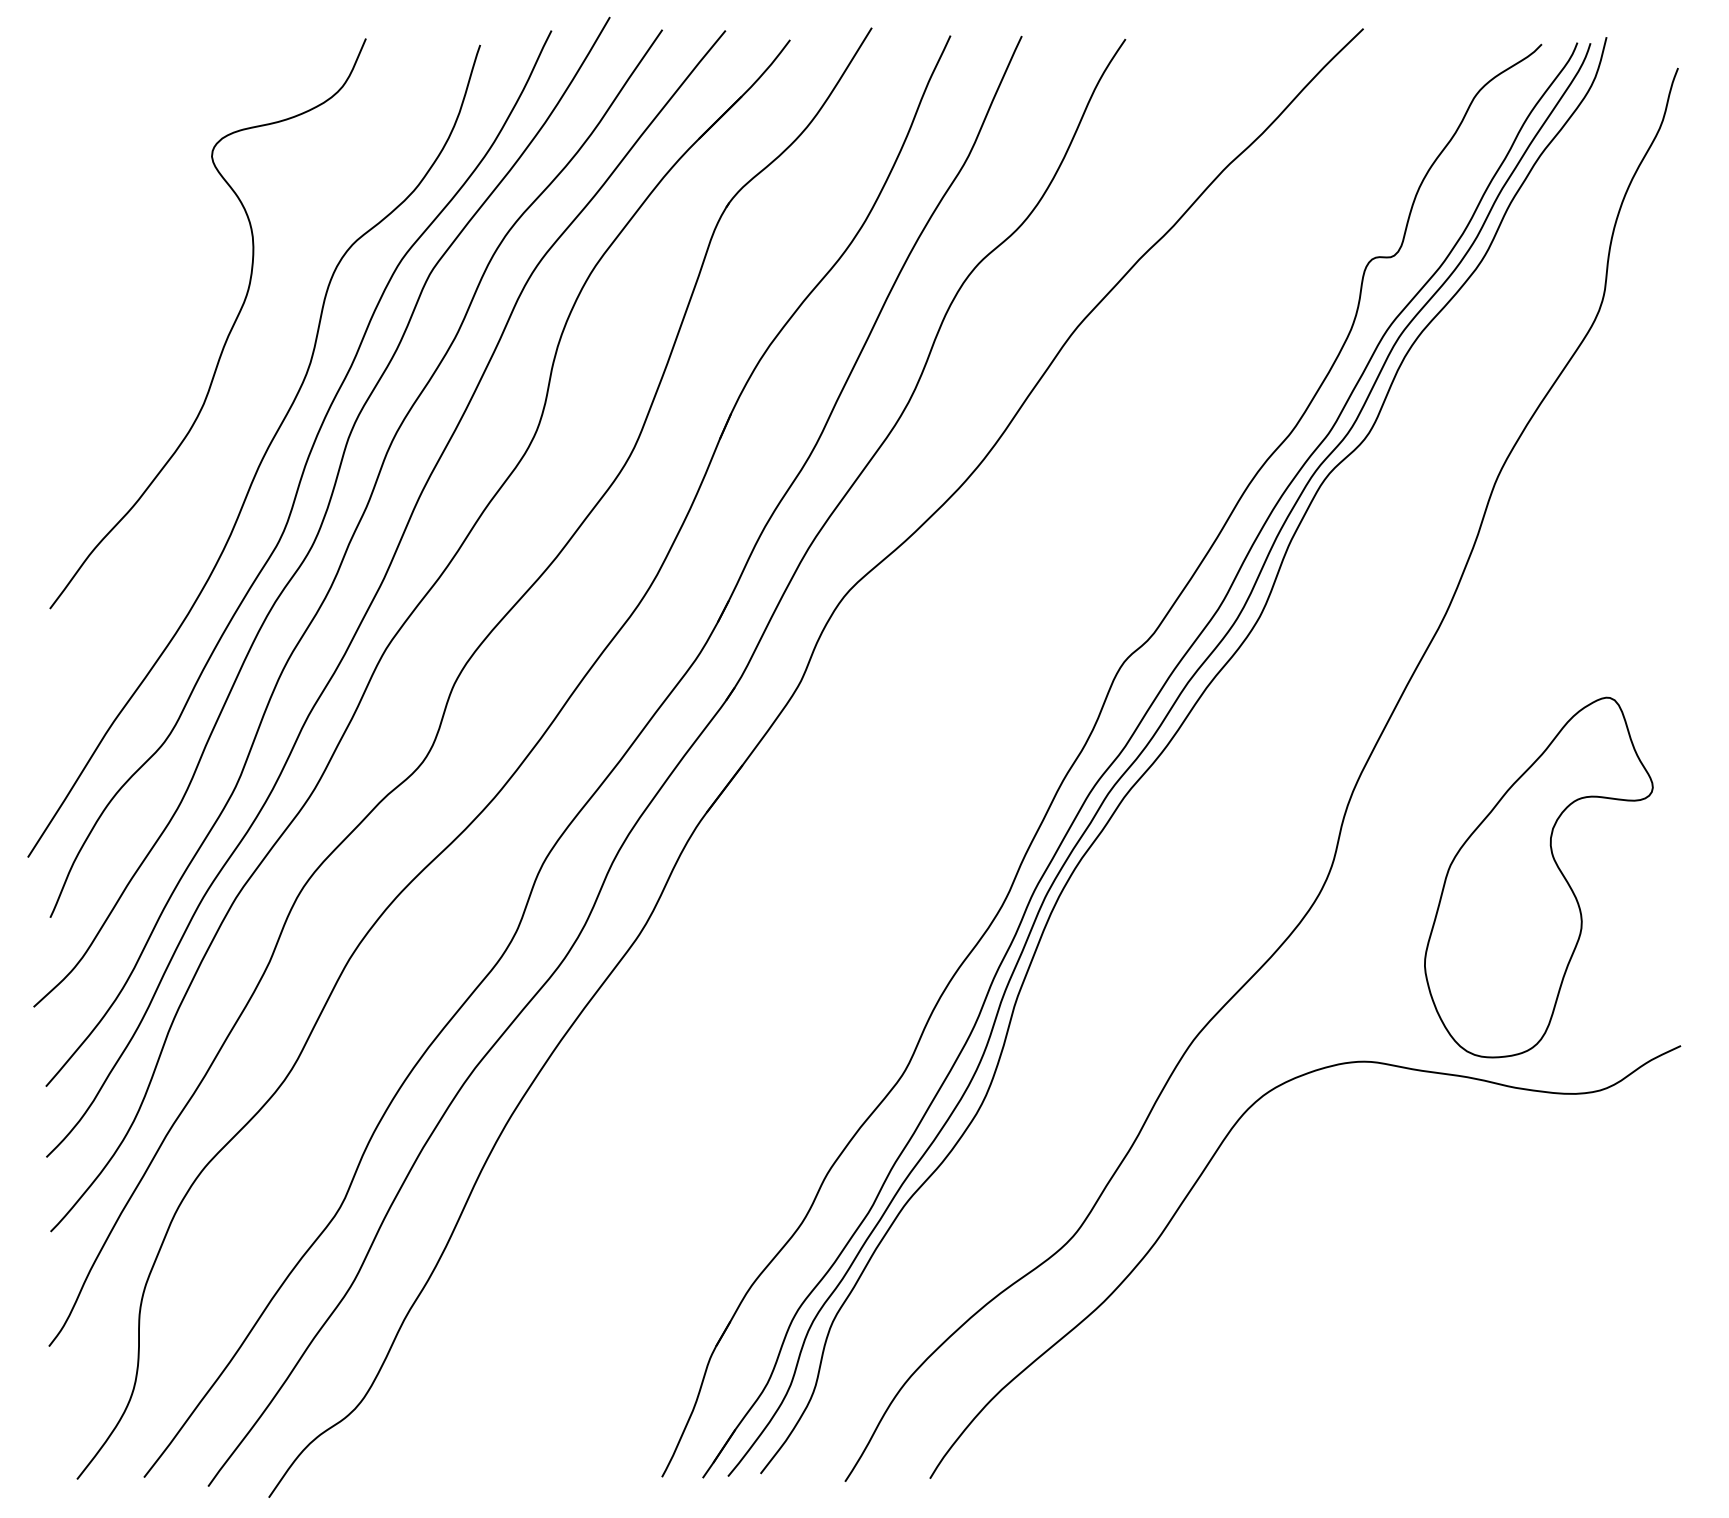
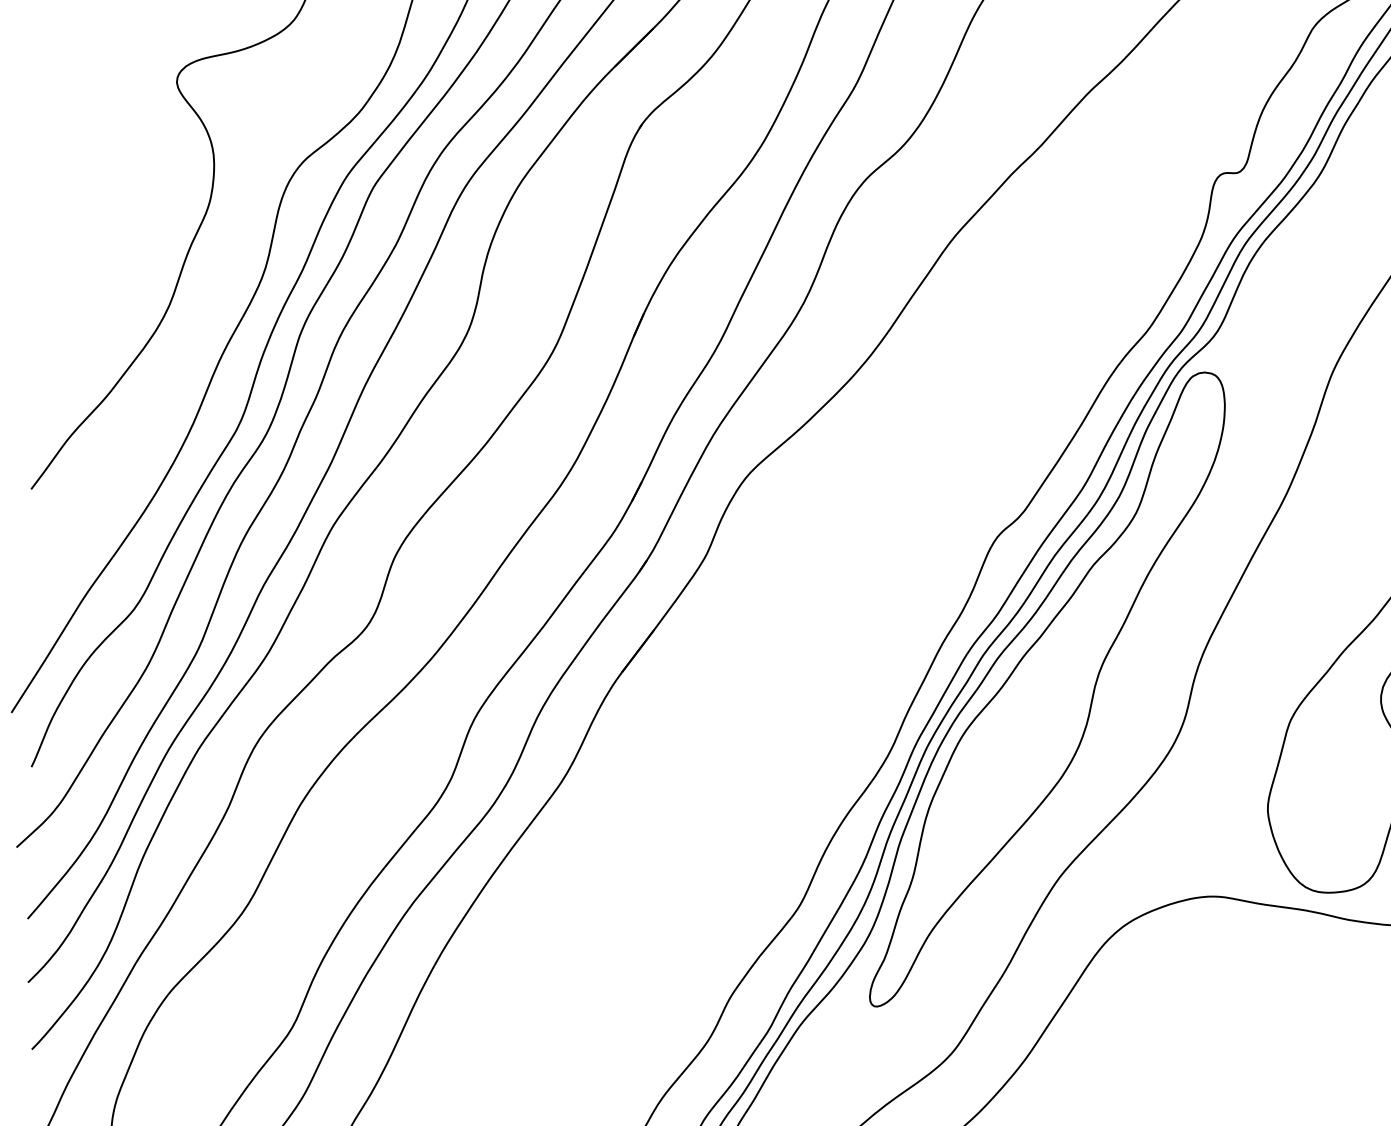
part: (1179, 831) -> (1047, 689), added

